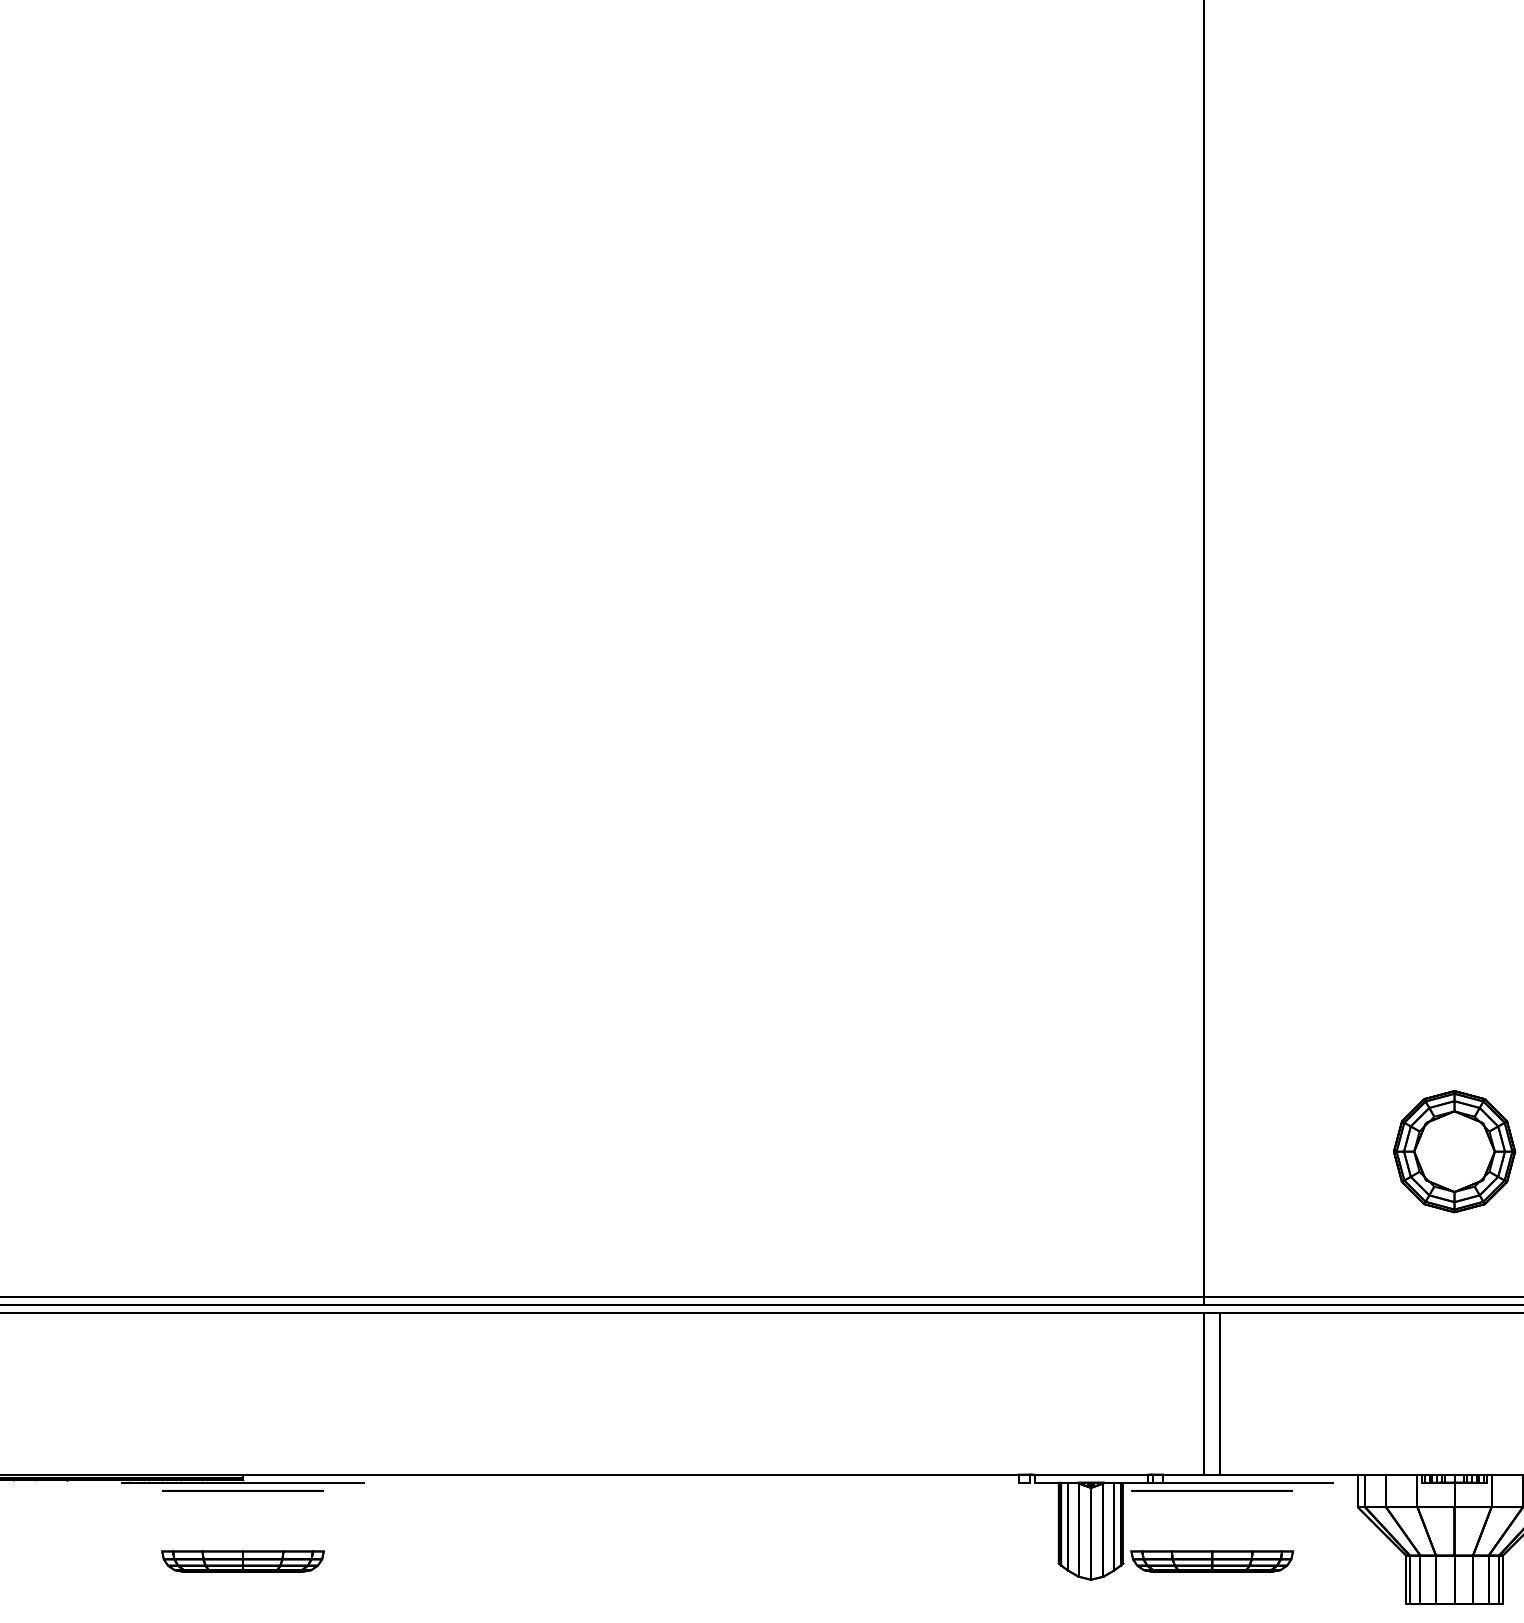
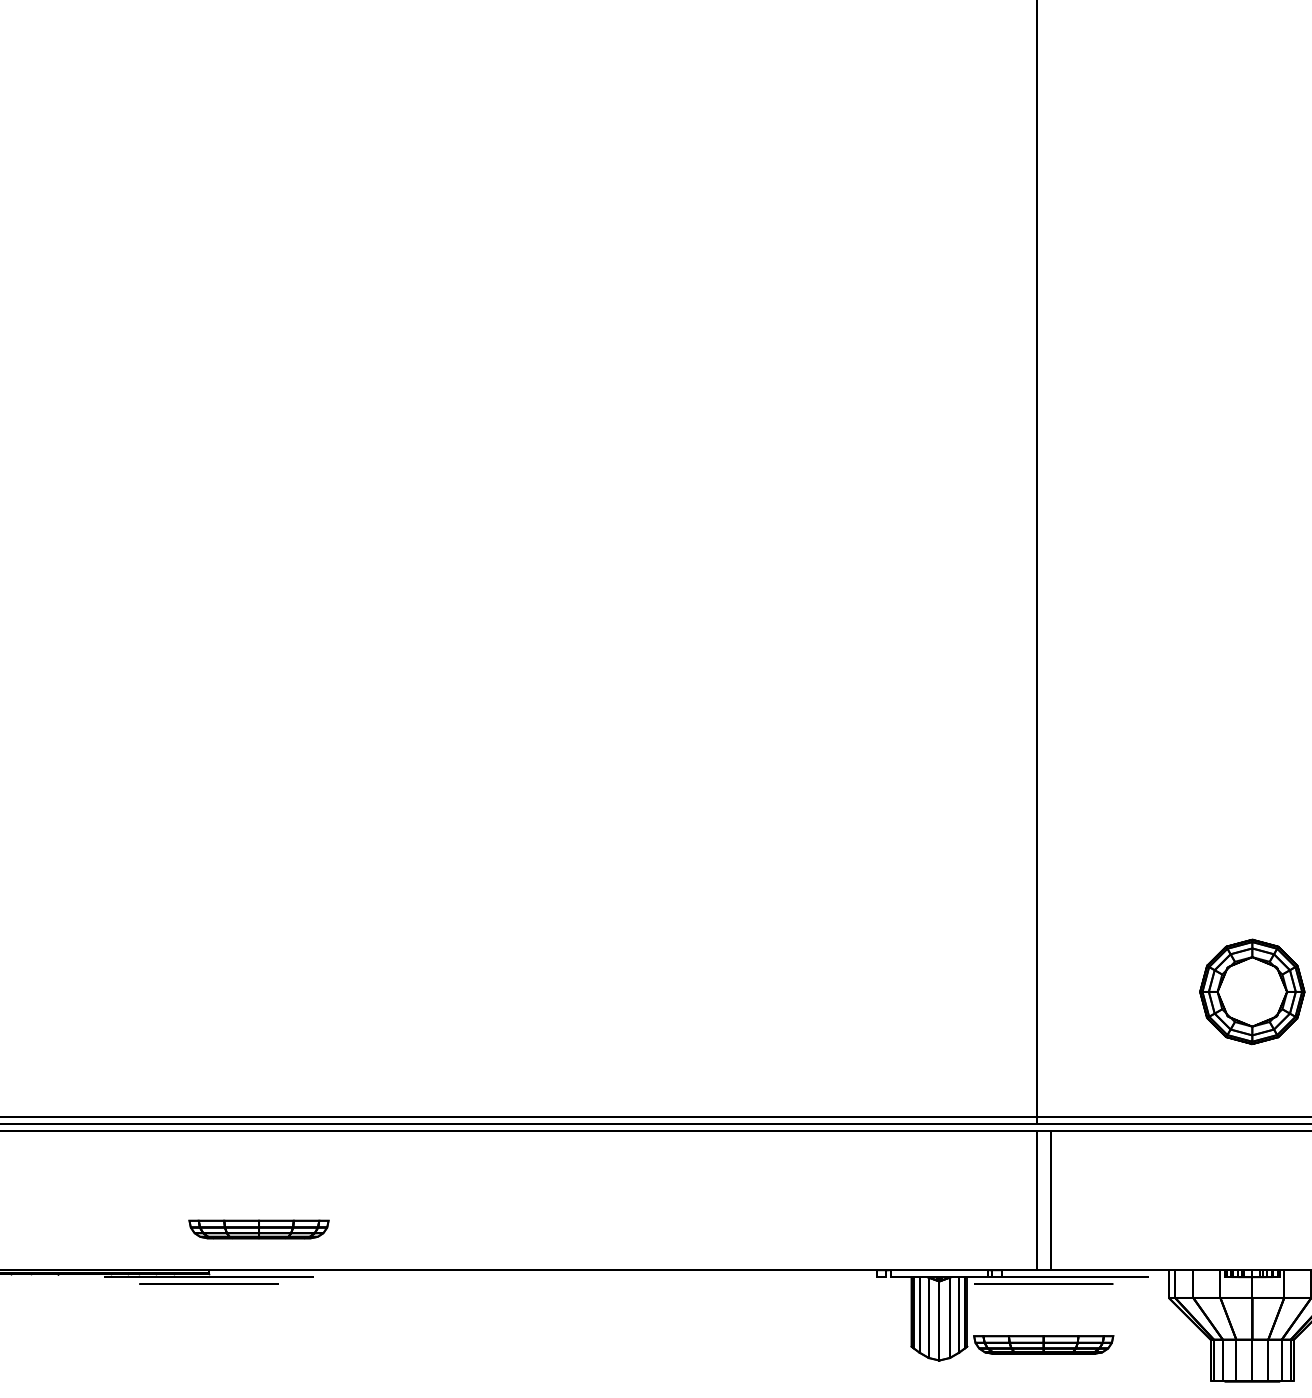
part: (242, 1561) -> (258, 1229), moved

